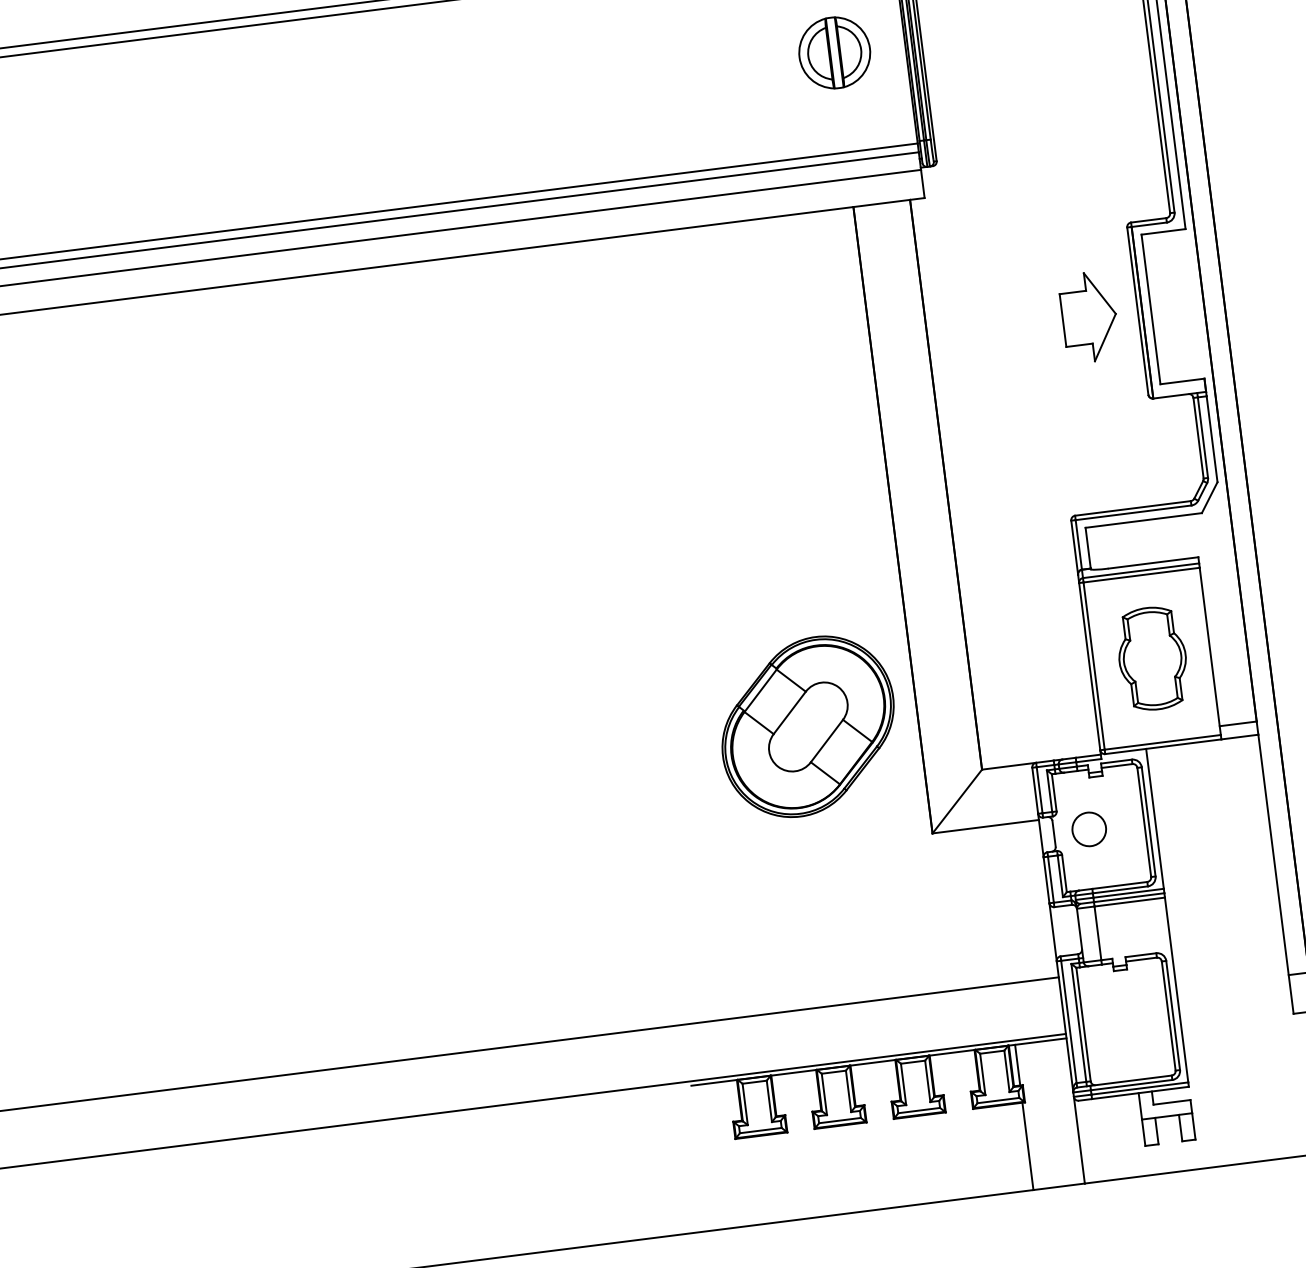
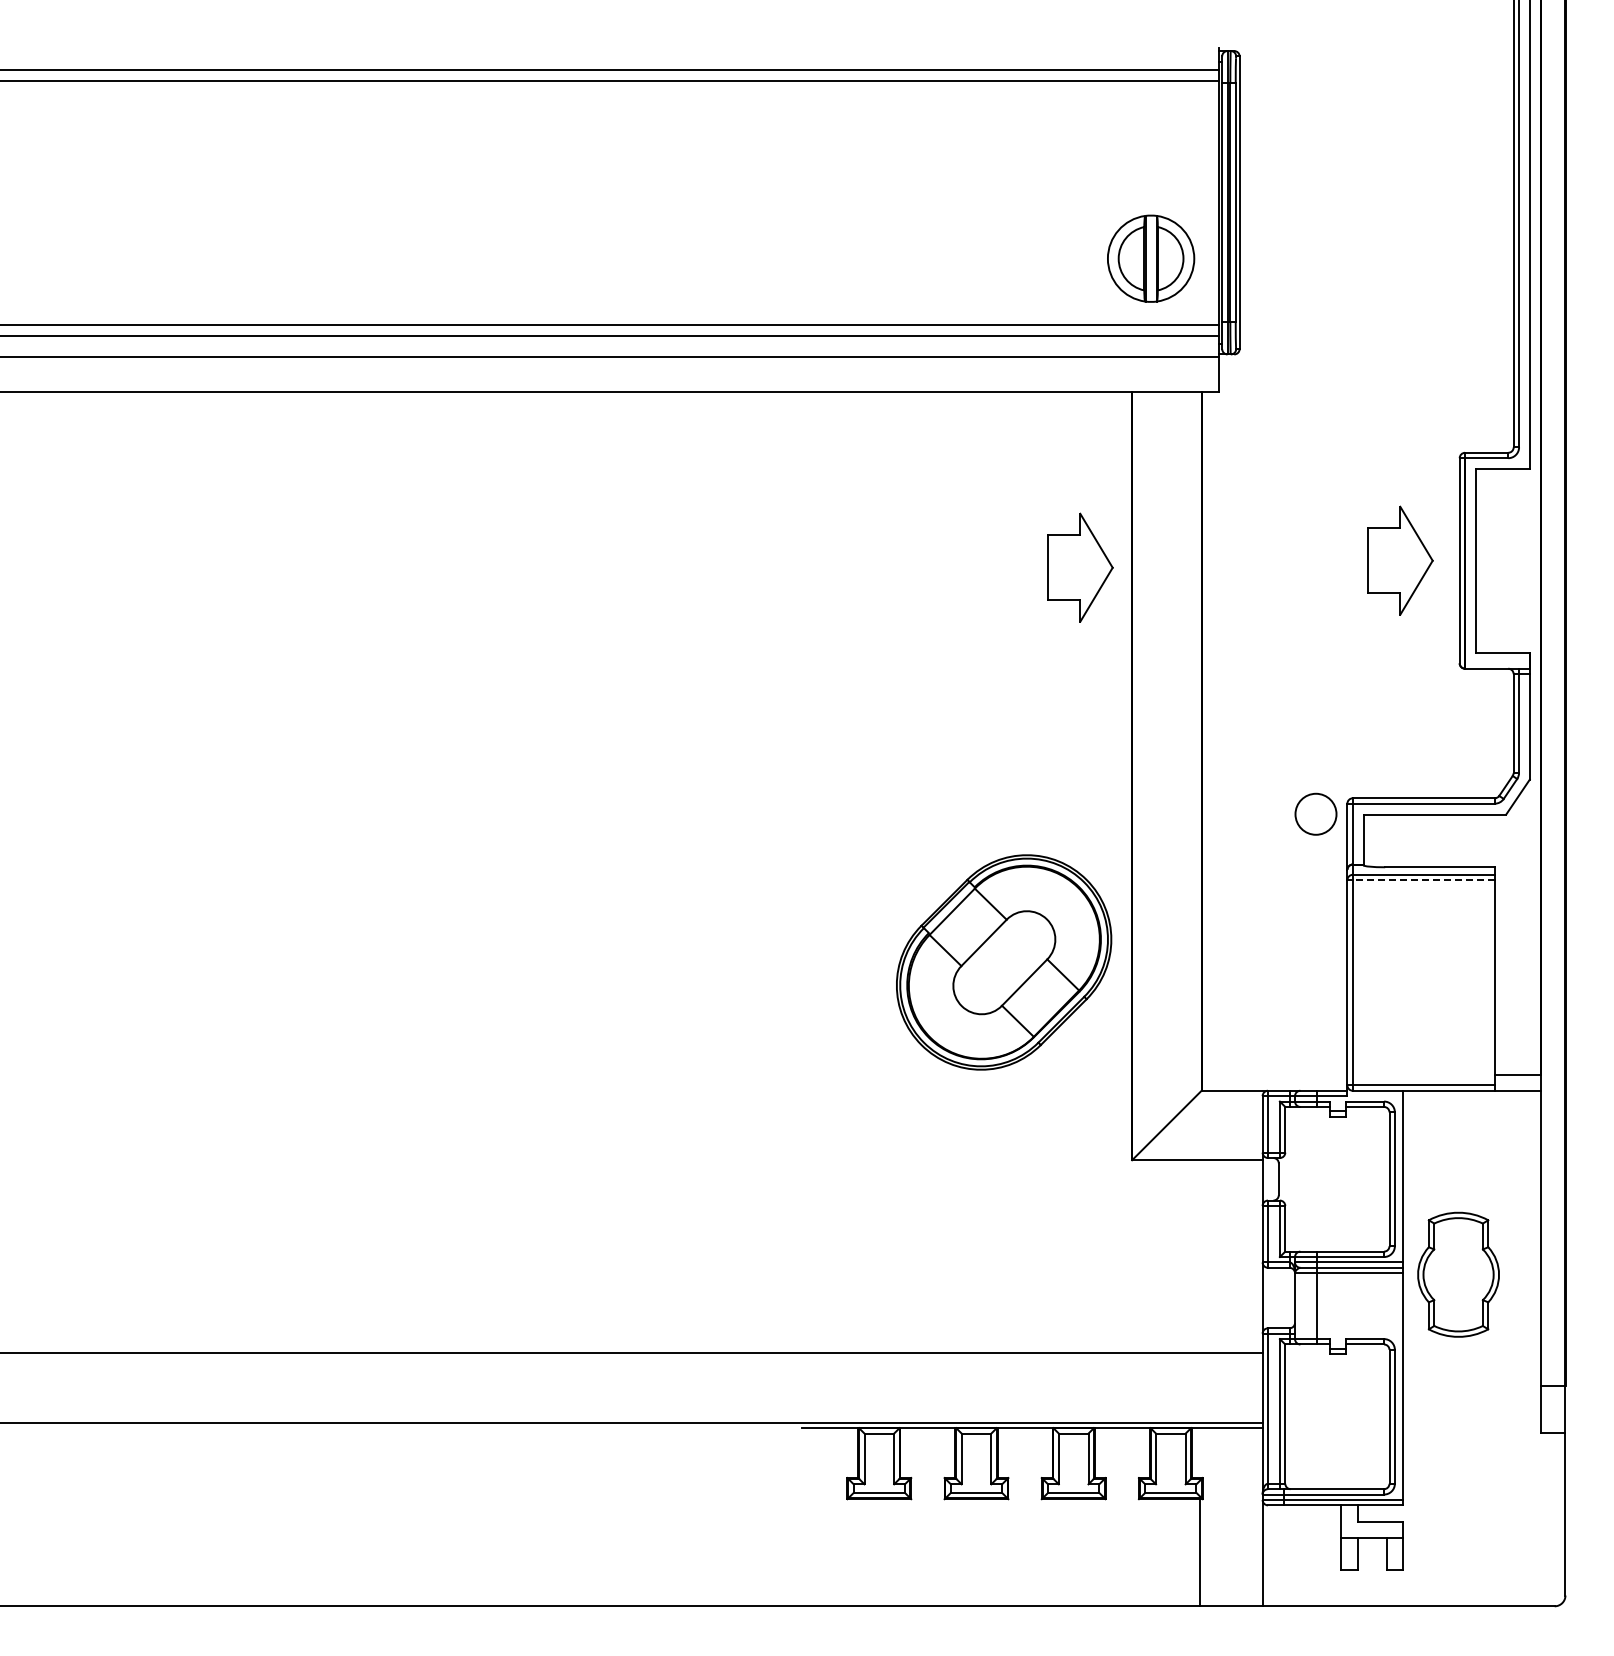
part: (835, 52) -> (1151, 258), moved
part: (829, 355) -> (1080, 567), added
line: (1141, 575) -> (1423, 880), solid -> dashed
part: (1152, 658) -> (1458, 1274), moved
part: (808, 726) -> (1004, 962), moved
circle: (1088, 828) -> (1315, 813), moved
line: (1017, 1065) -> (1199, 1453), removed

